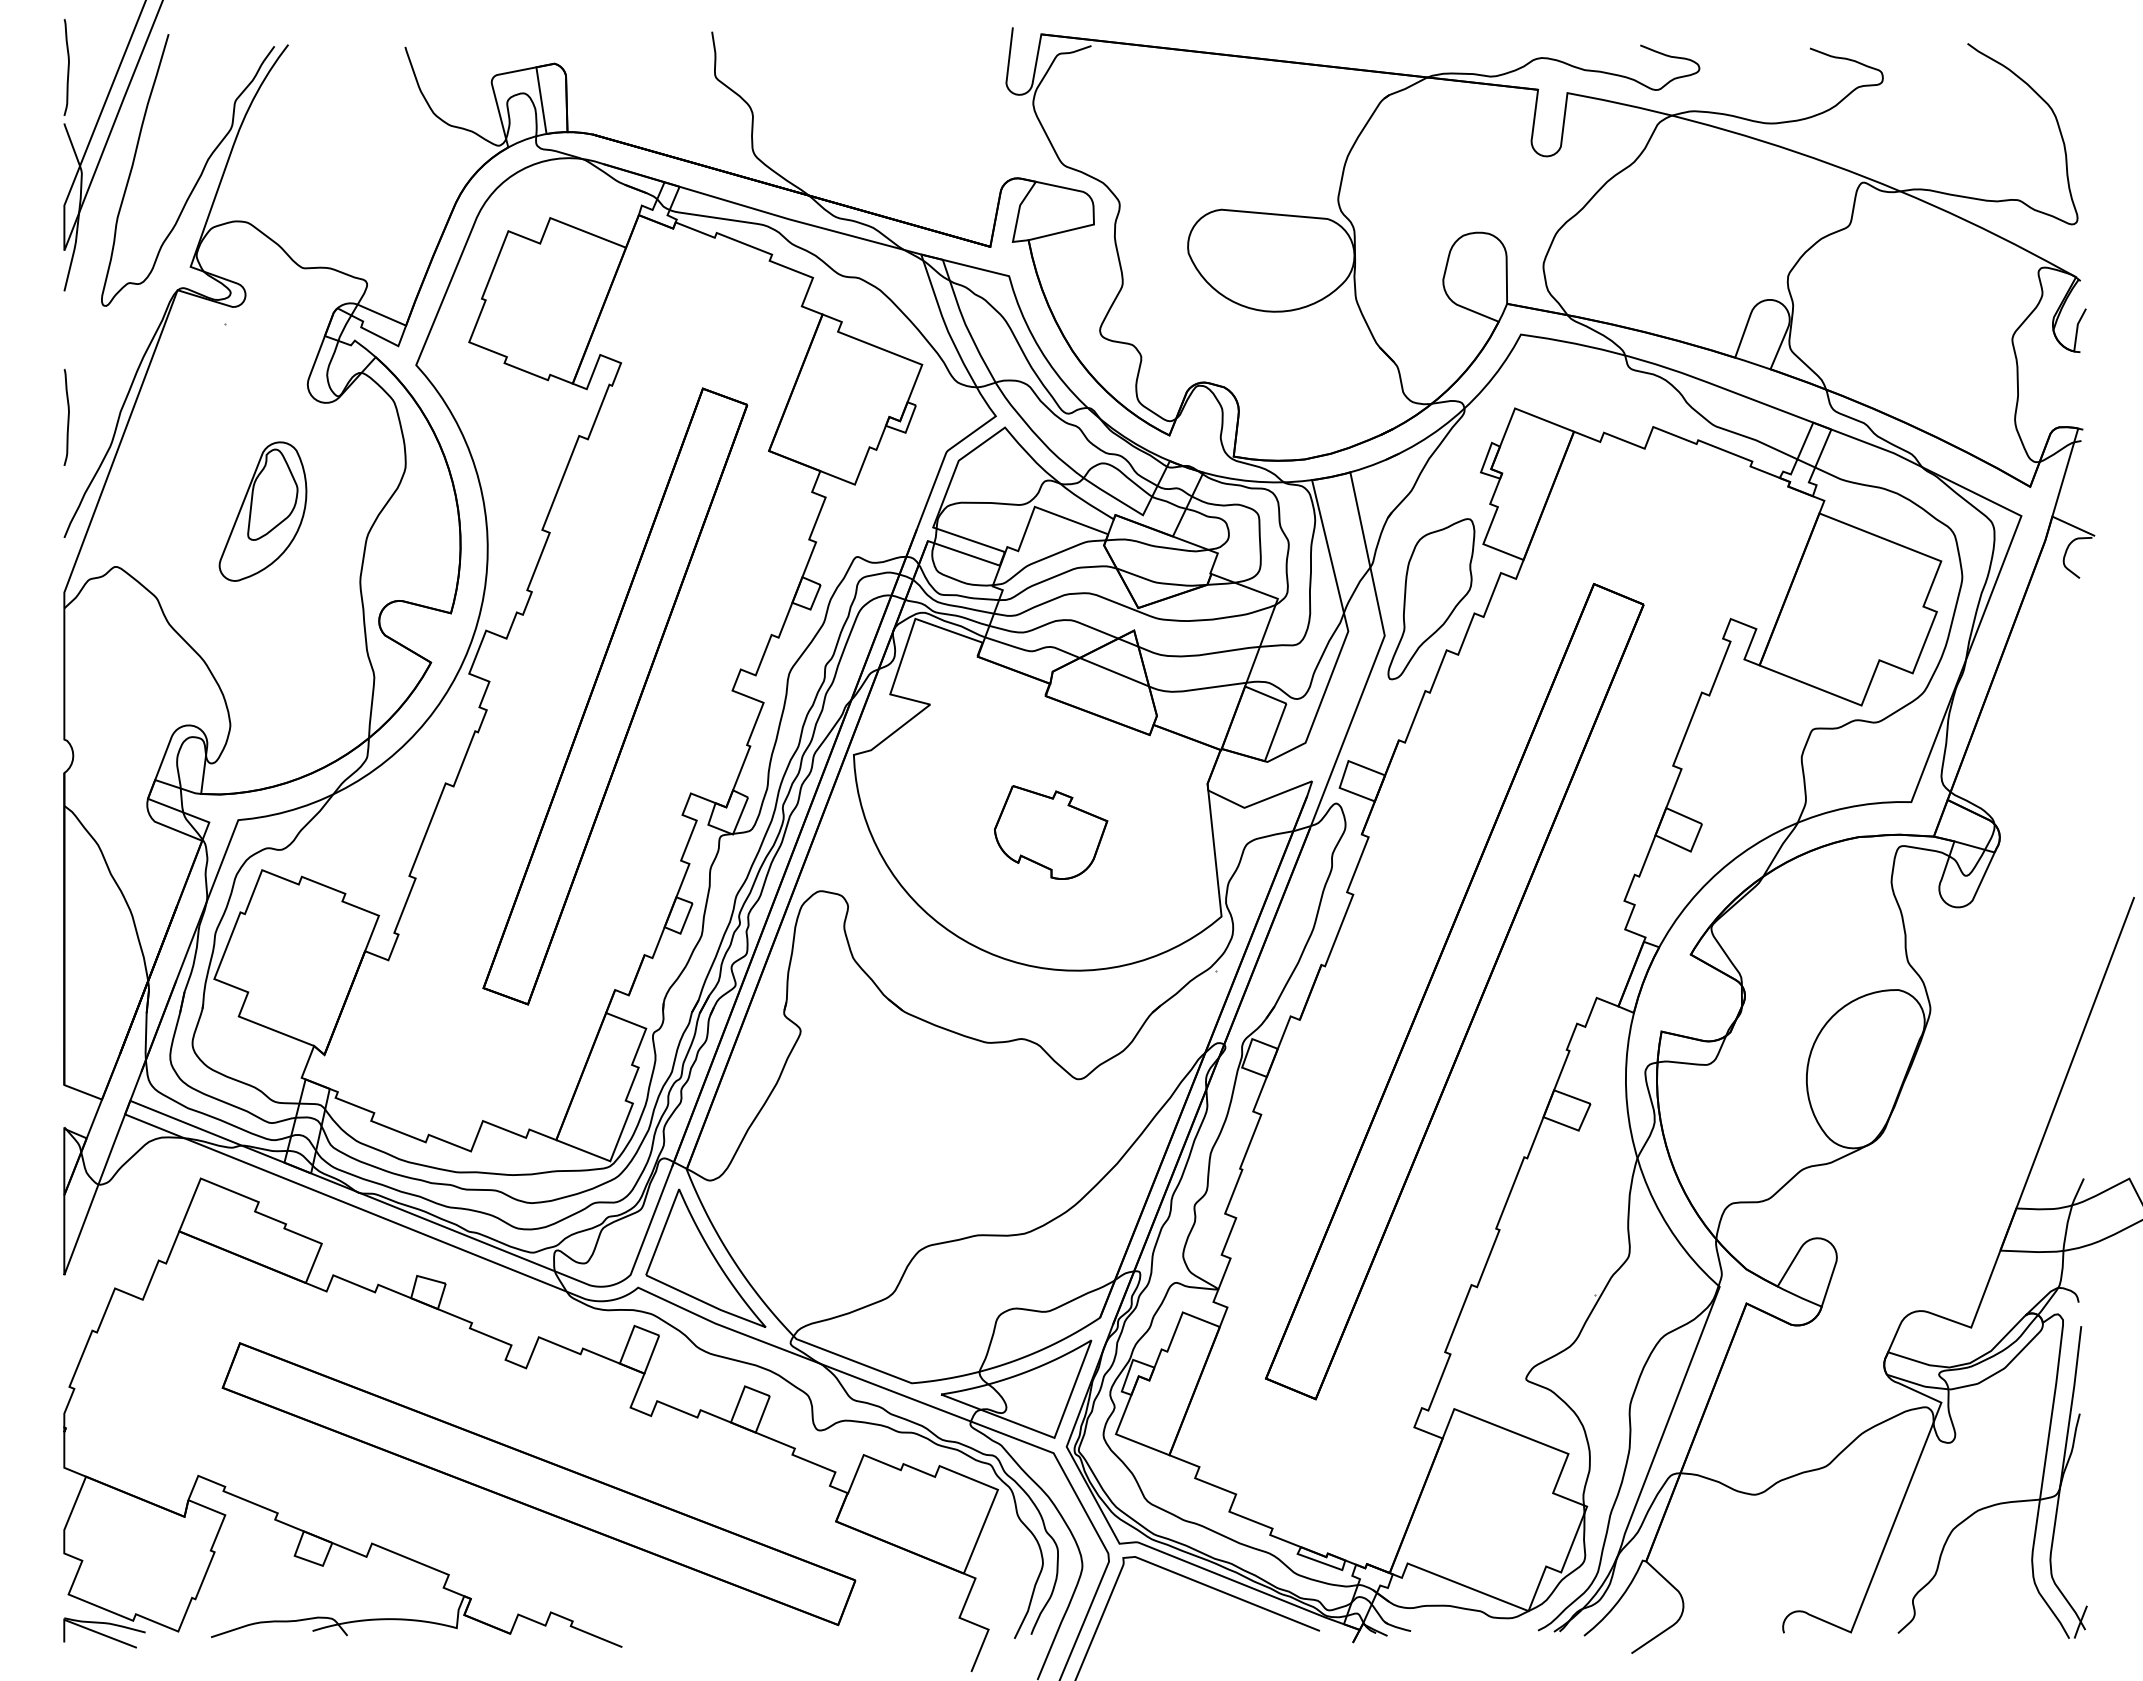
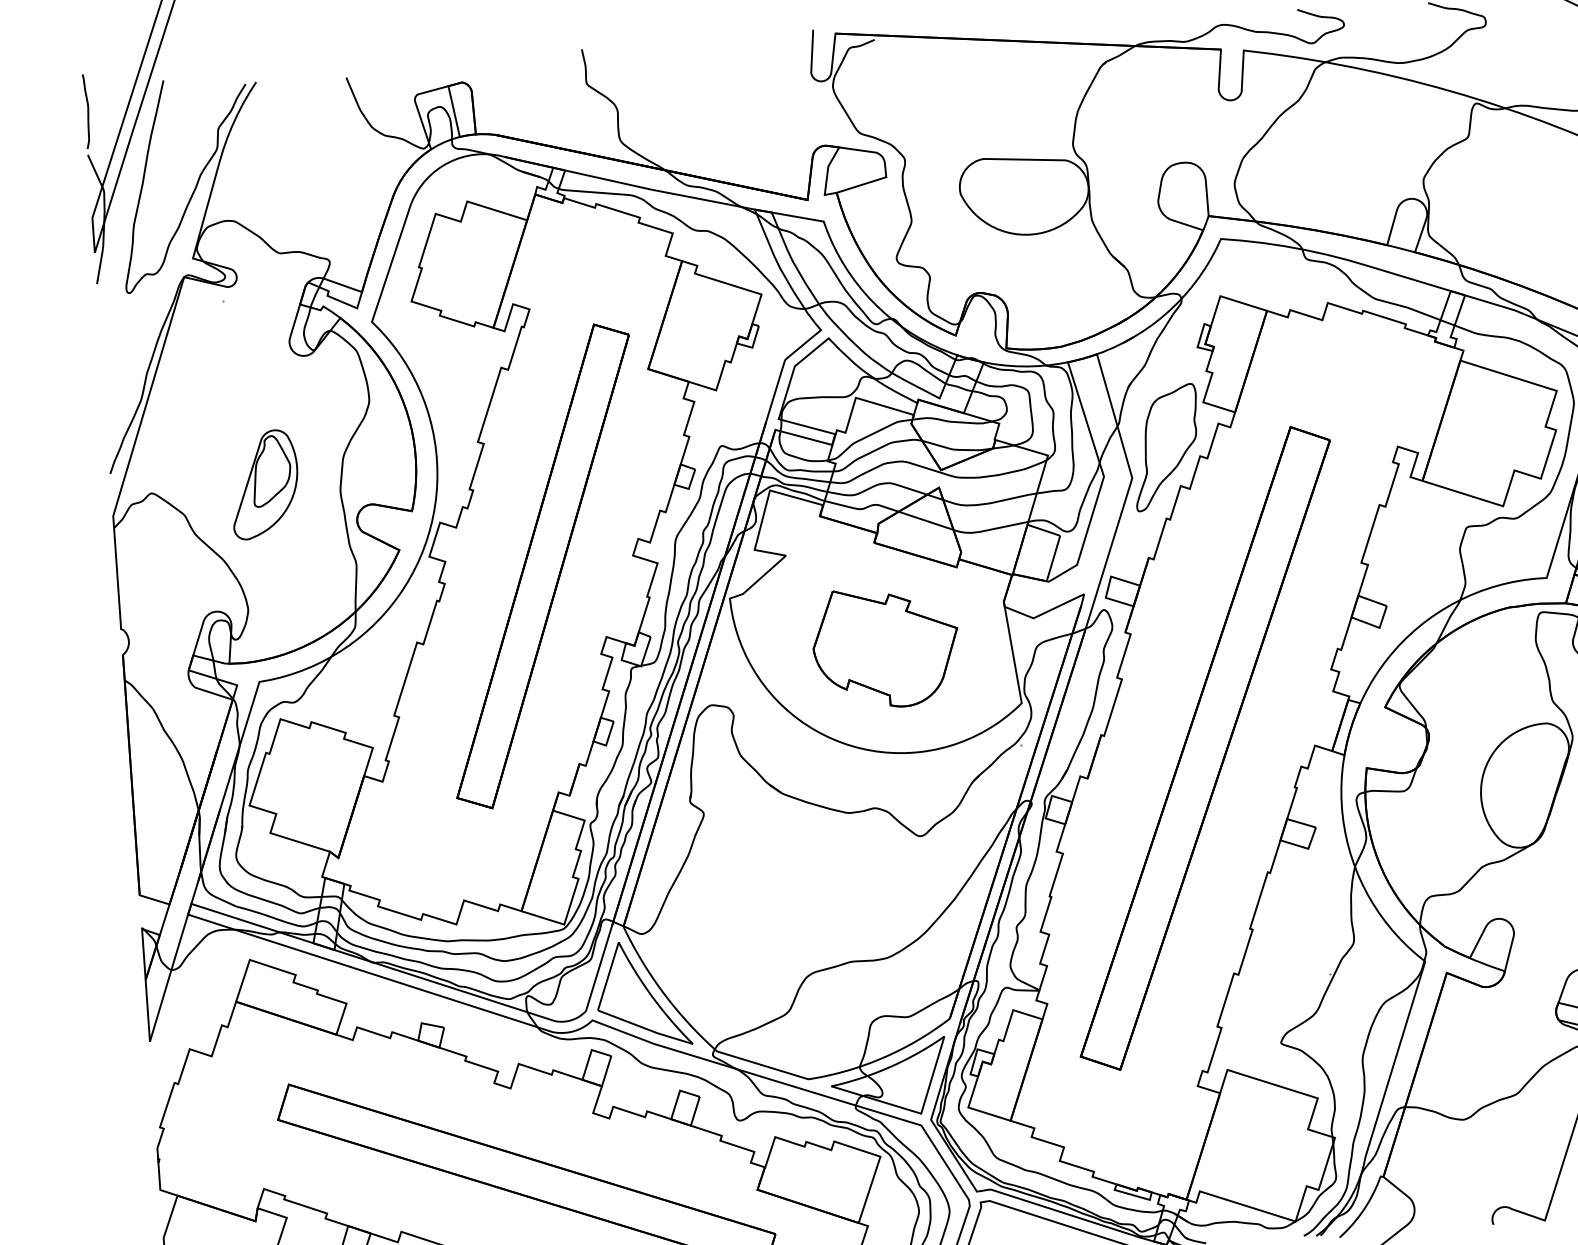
curve: (67, 416) -> (106, 380), removed
part: (262, 511) -> (264, 484), moved
part: (1050, 832) -> (885, 647), size x1.67

